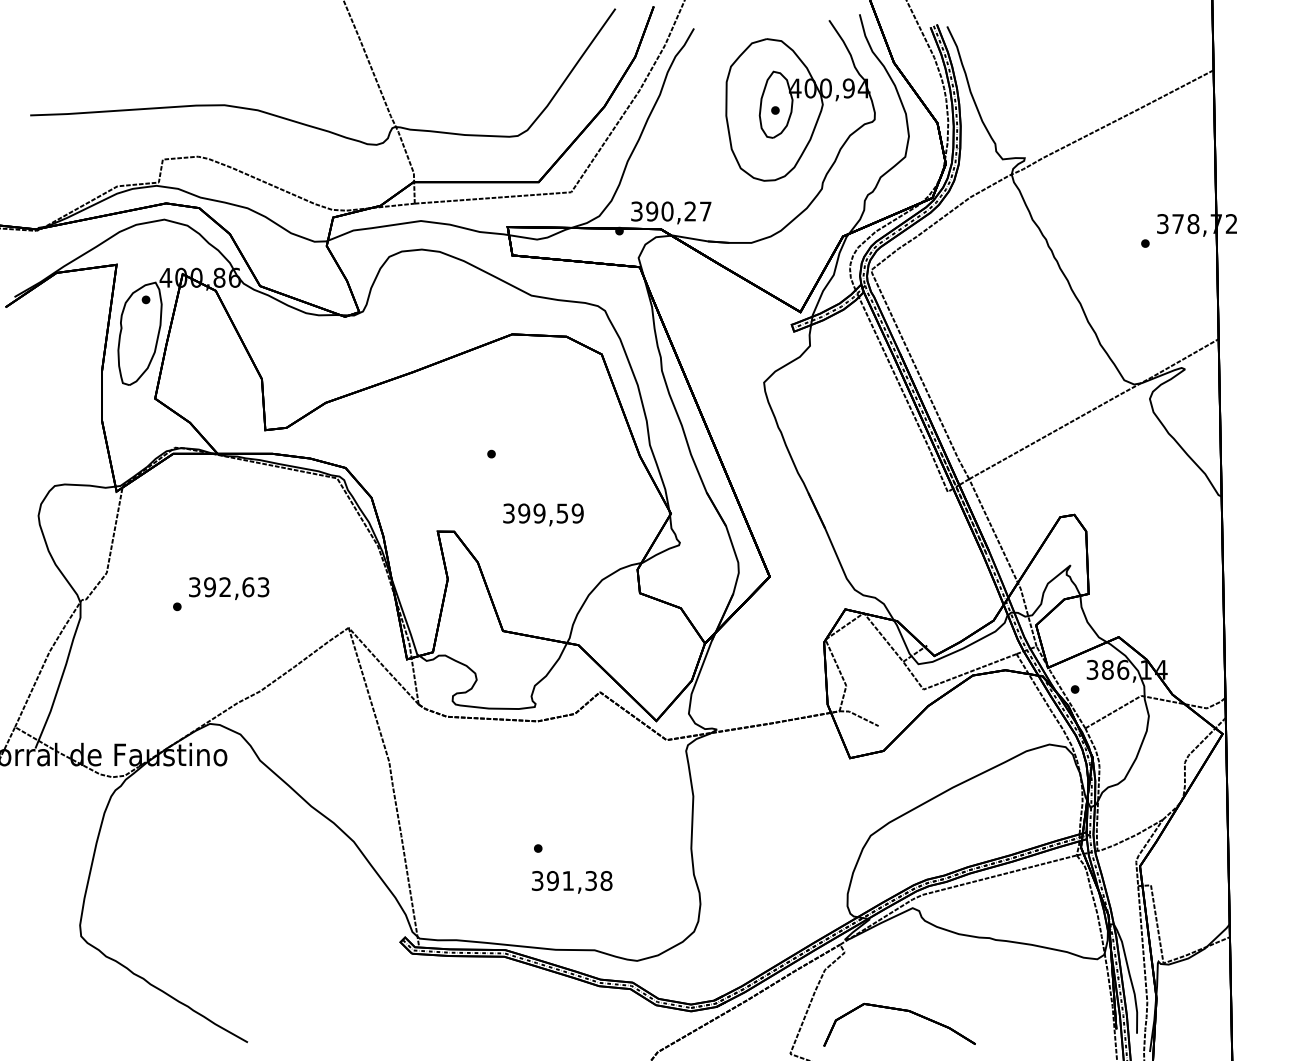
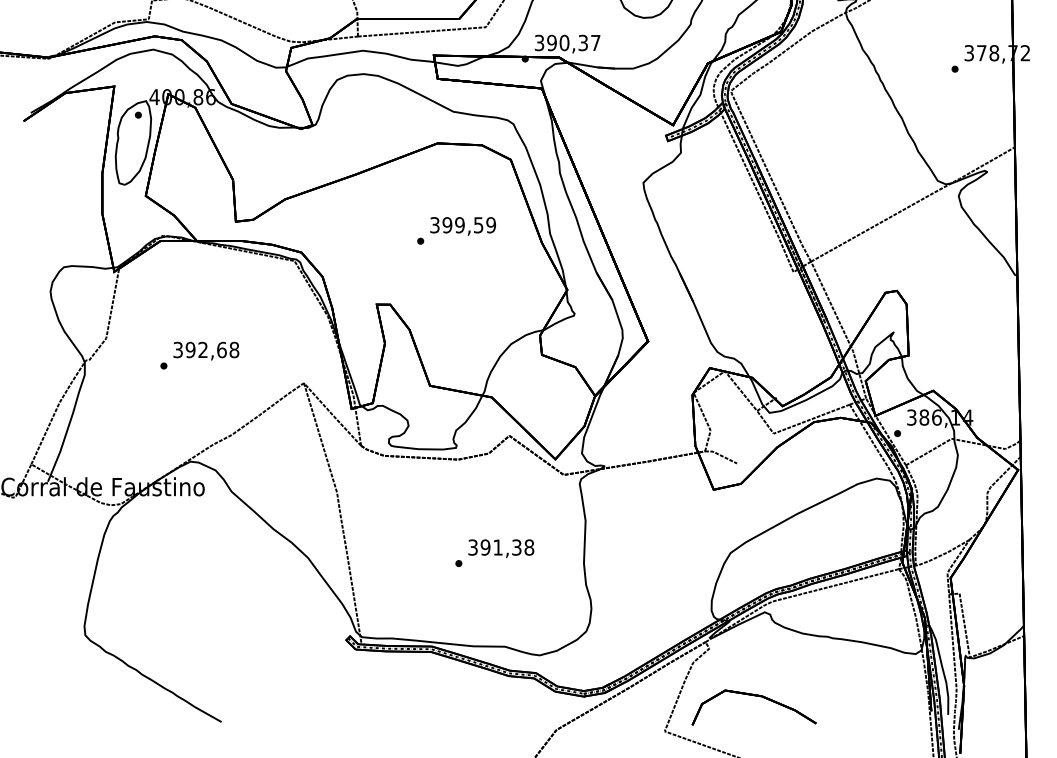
text: (690, 211) -> (583, 42), 390,27 -> 390,37
text: (543, 514) -> (463, 226), moved
text: (263, 587) -> (234, 350), 392,63 -> 392,68
text: (572, 882) -> (501, 548), moved

